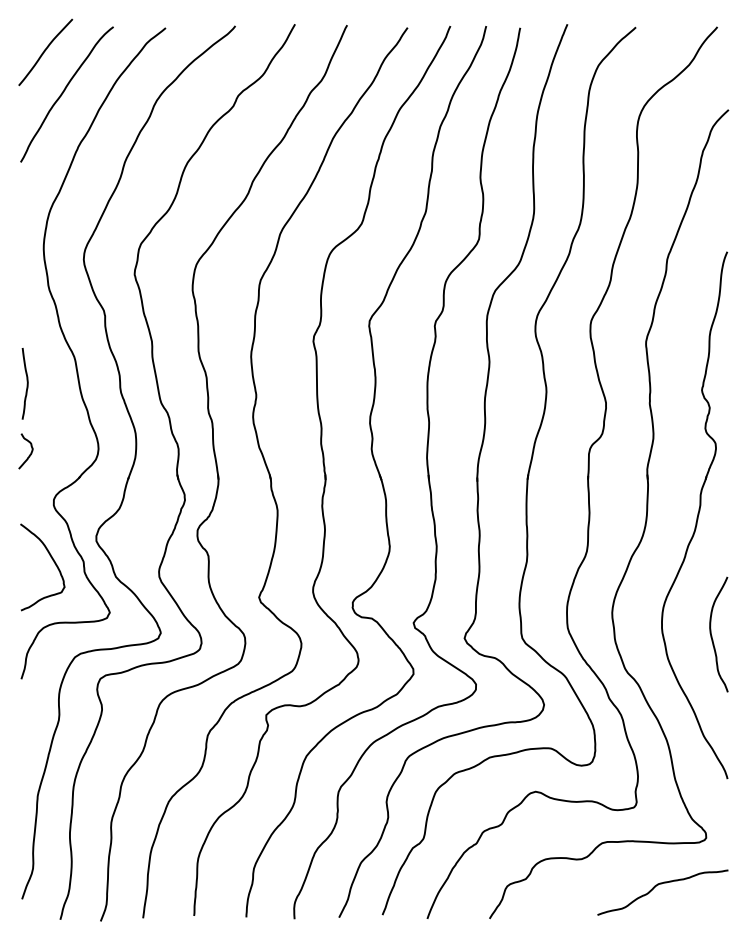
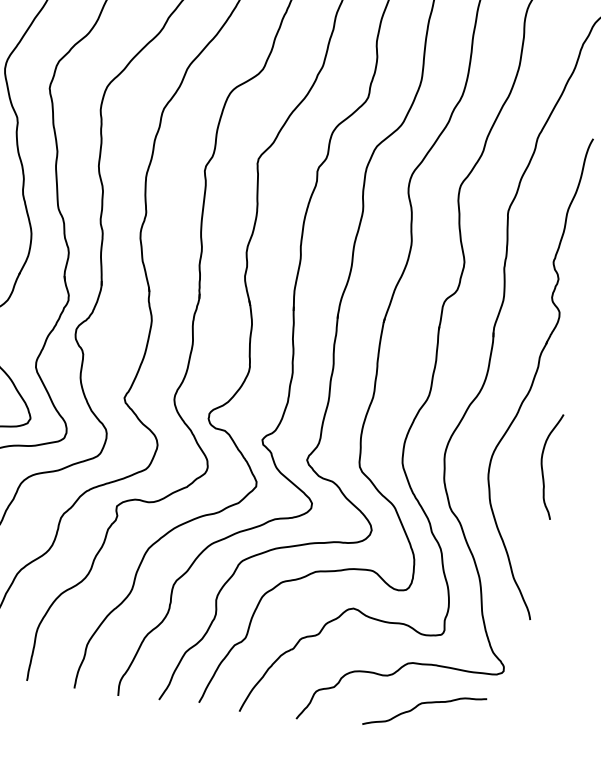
curve: (712, 635) -> (542, 466), moved
curve: (661, 884) -> (424, 704), moved

